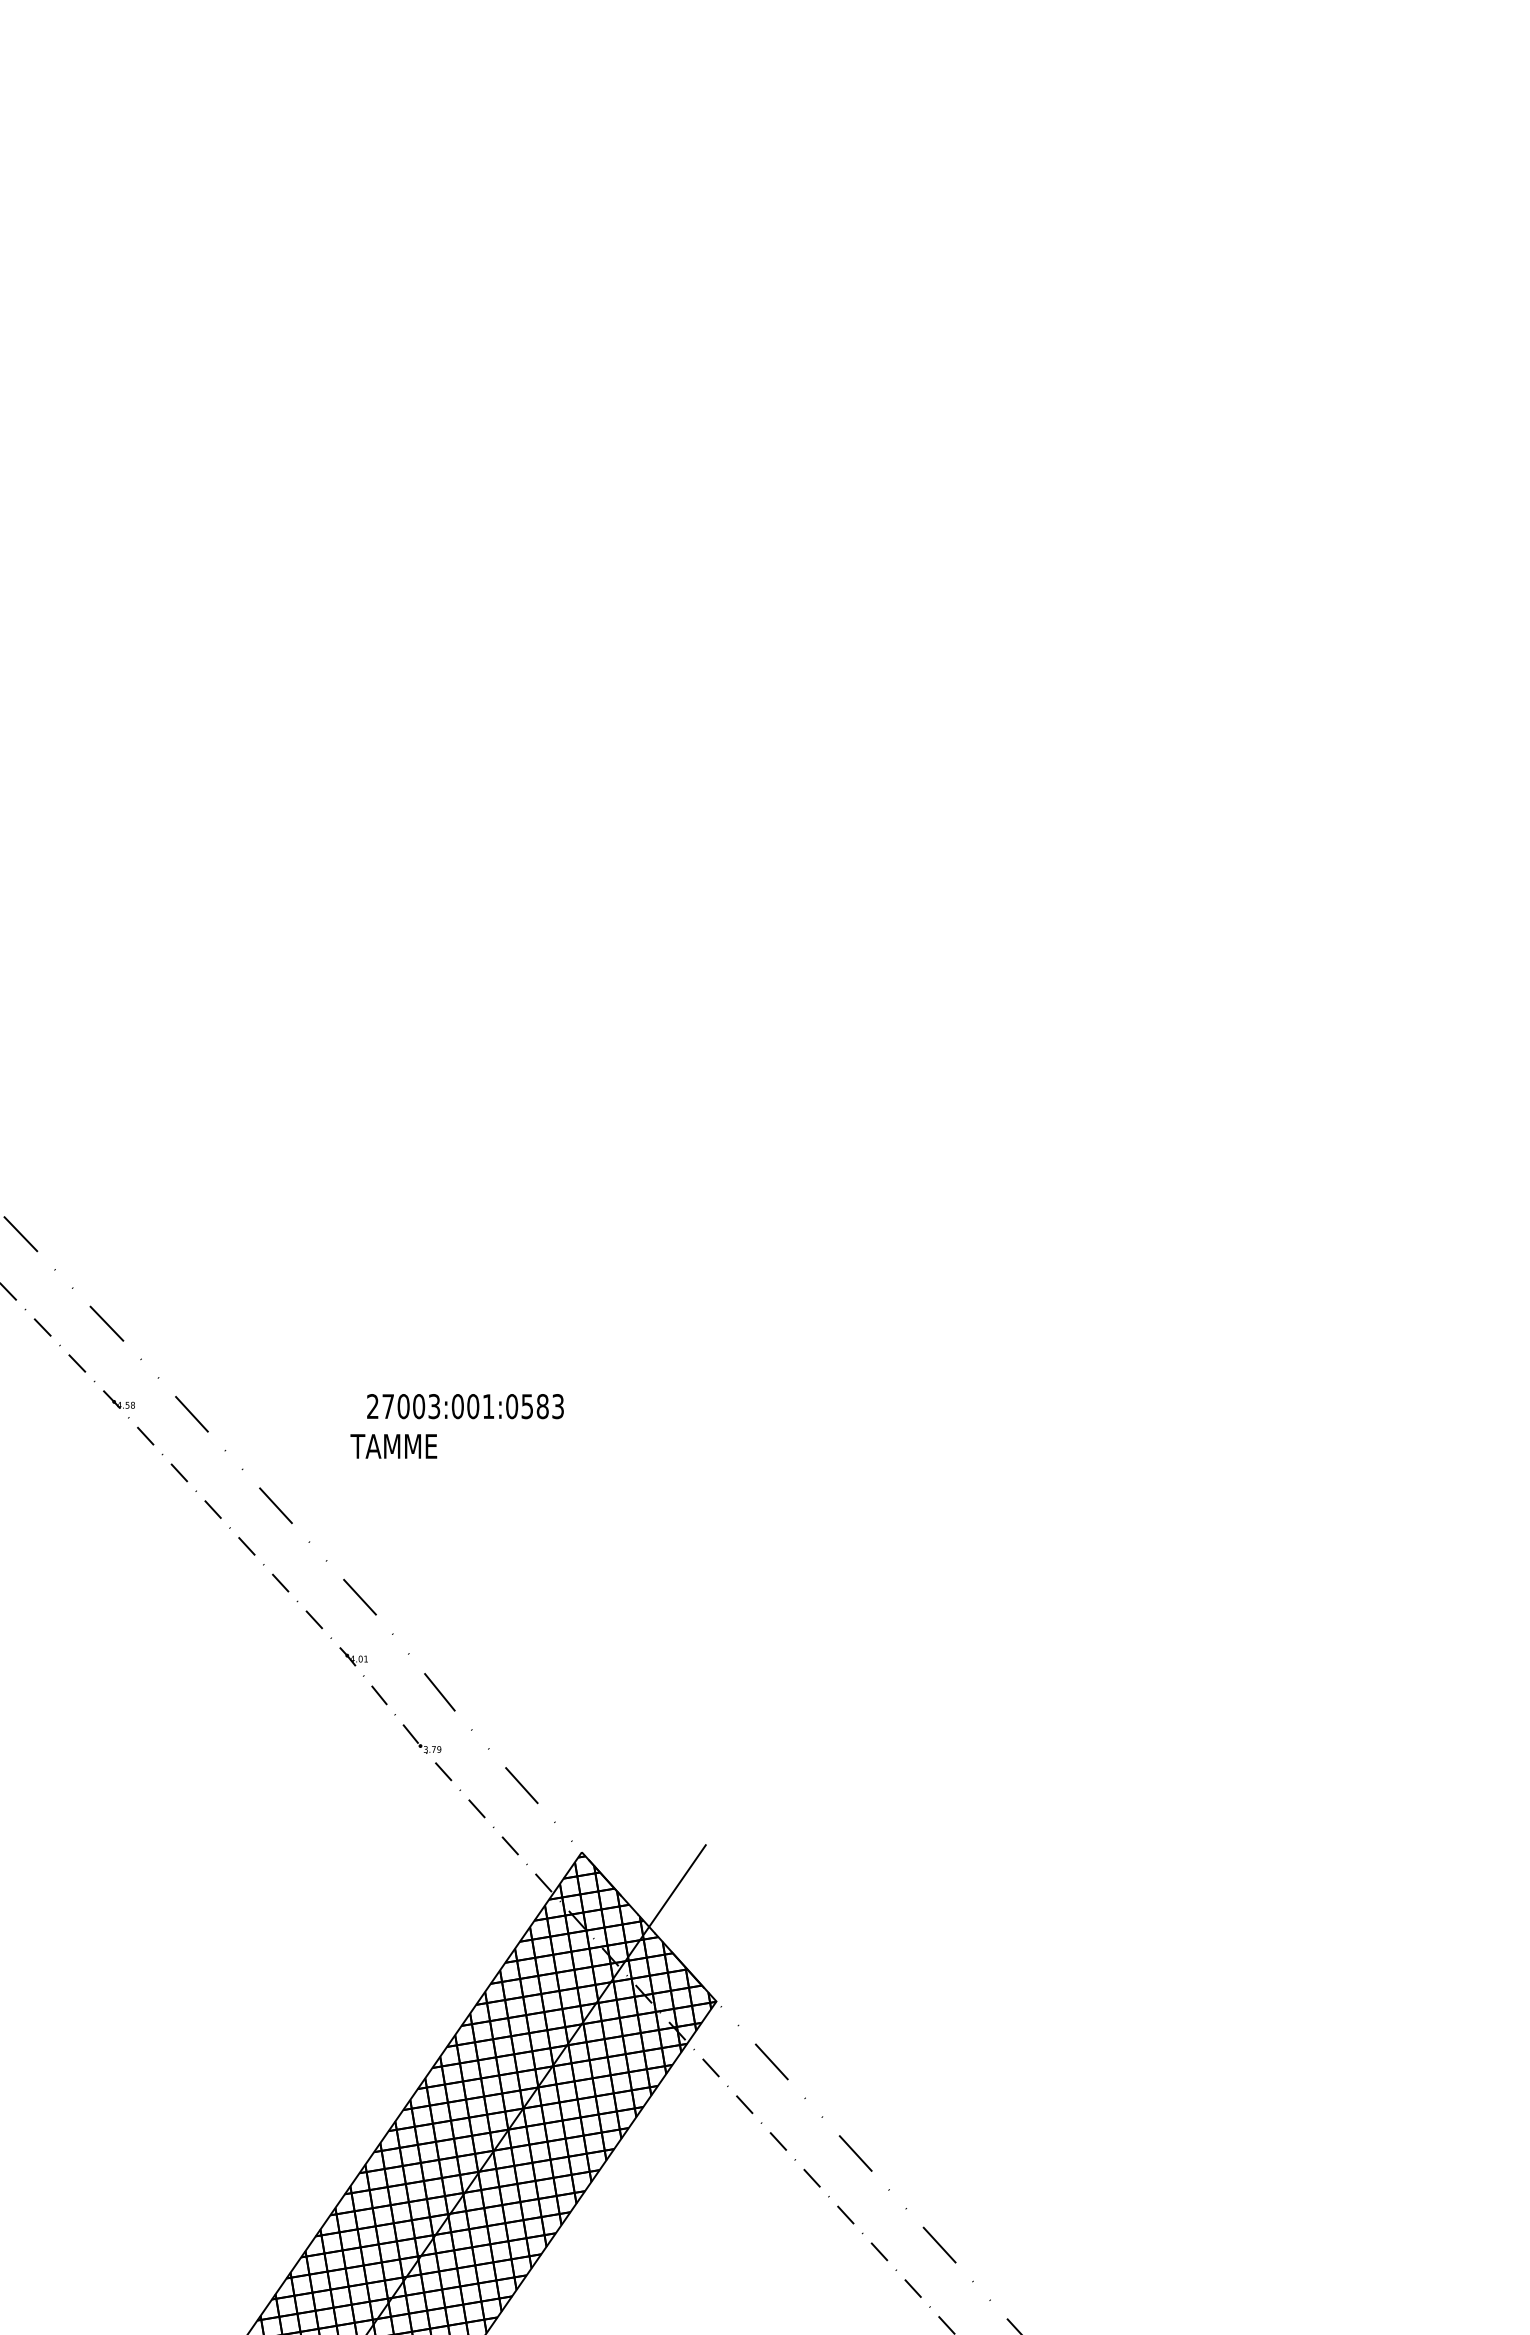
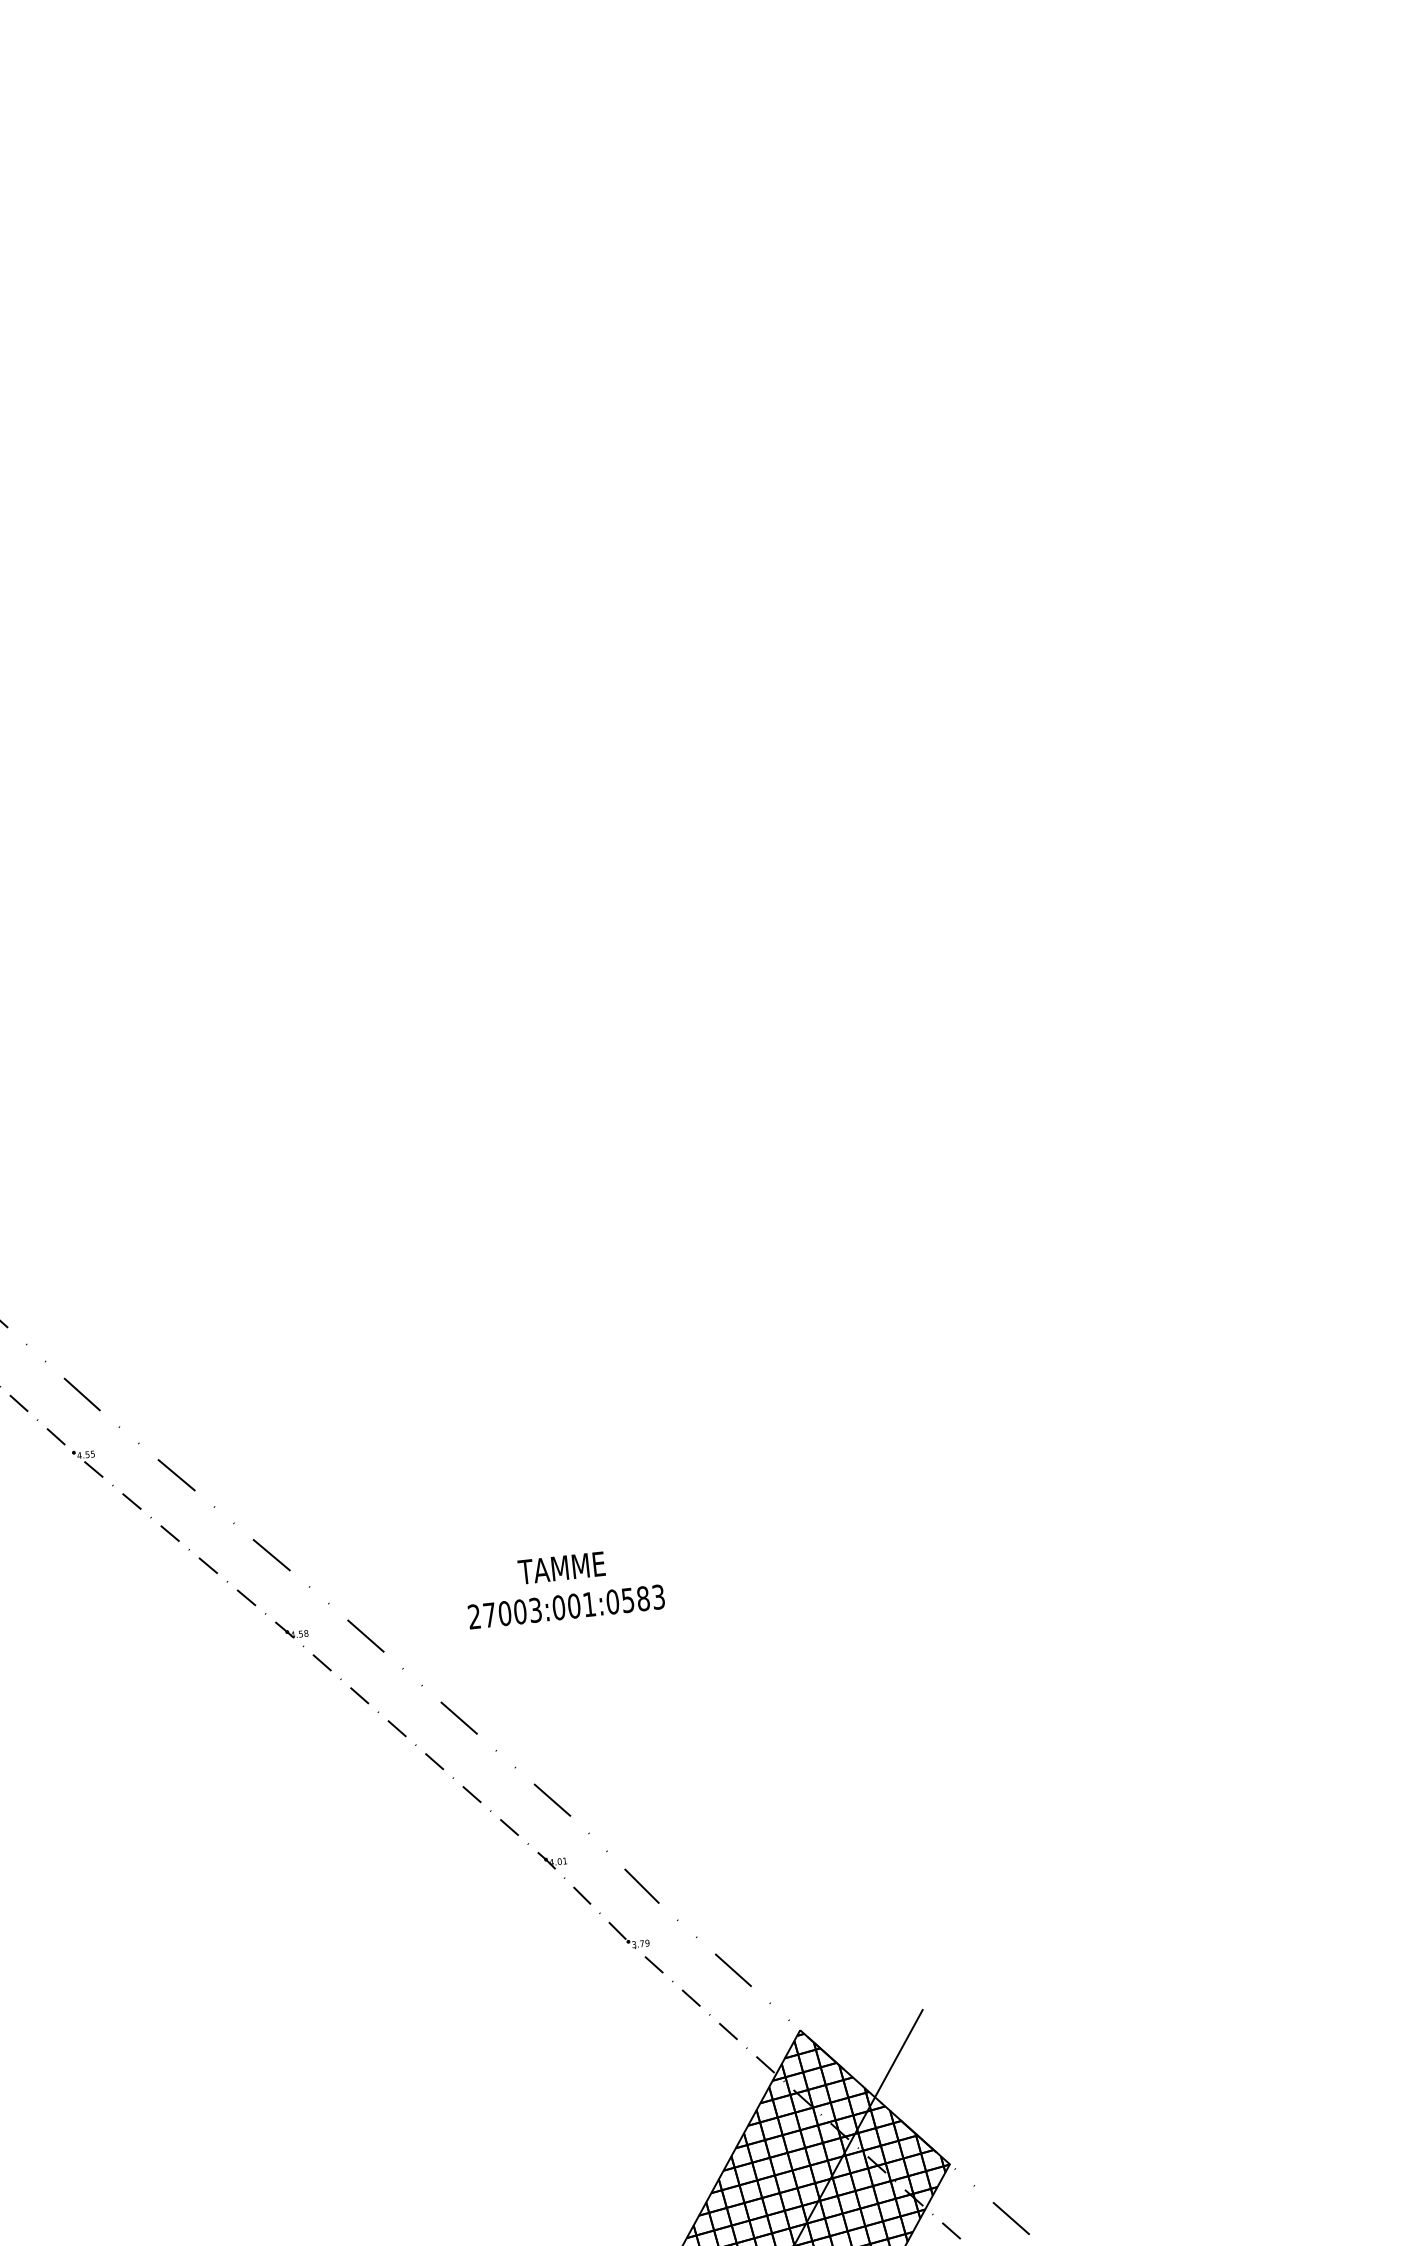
text: (465, 1406) -> (566, 1606), moved
text: (393, 1446) -> (561, 1568), moved

